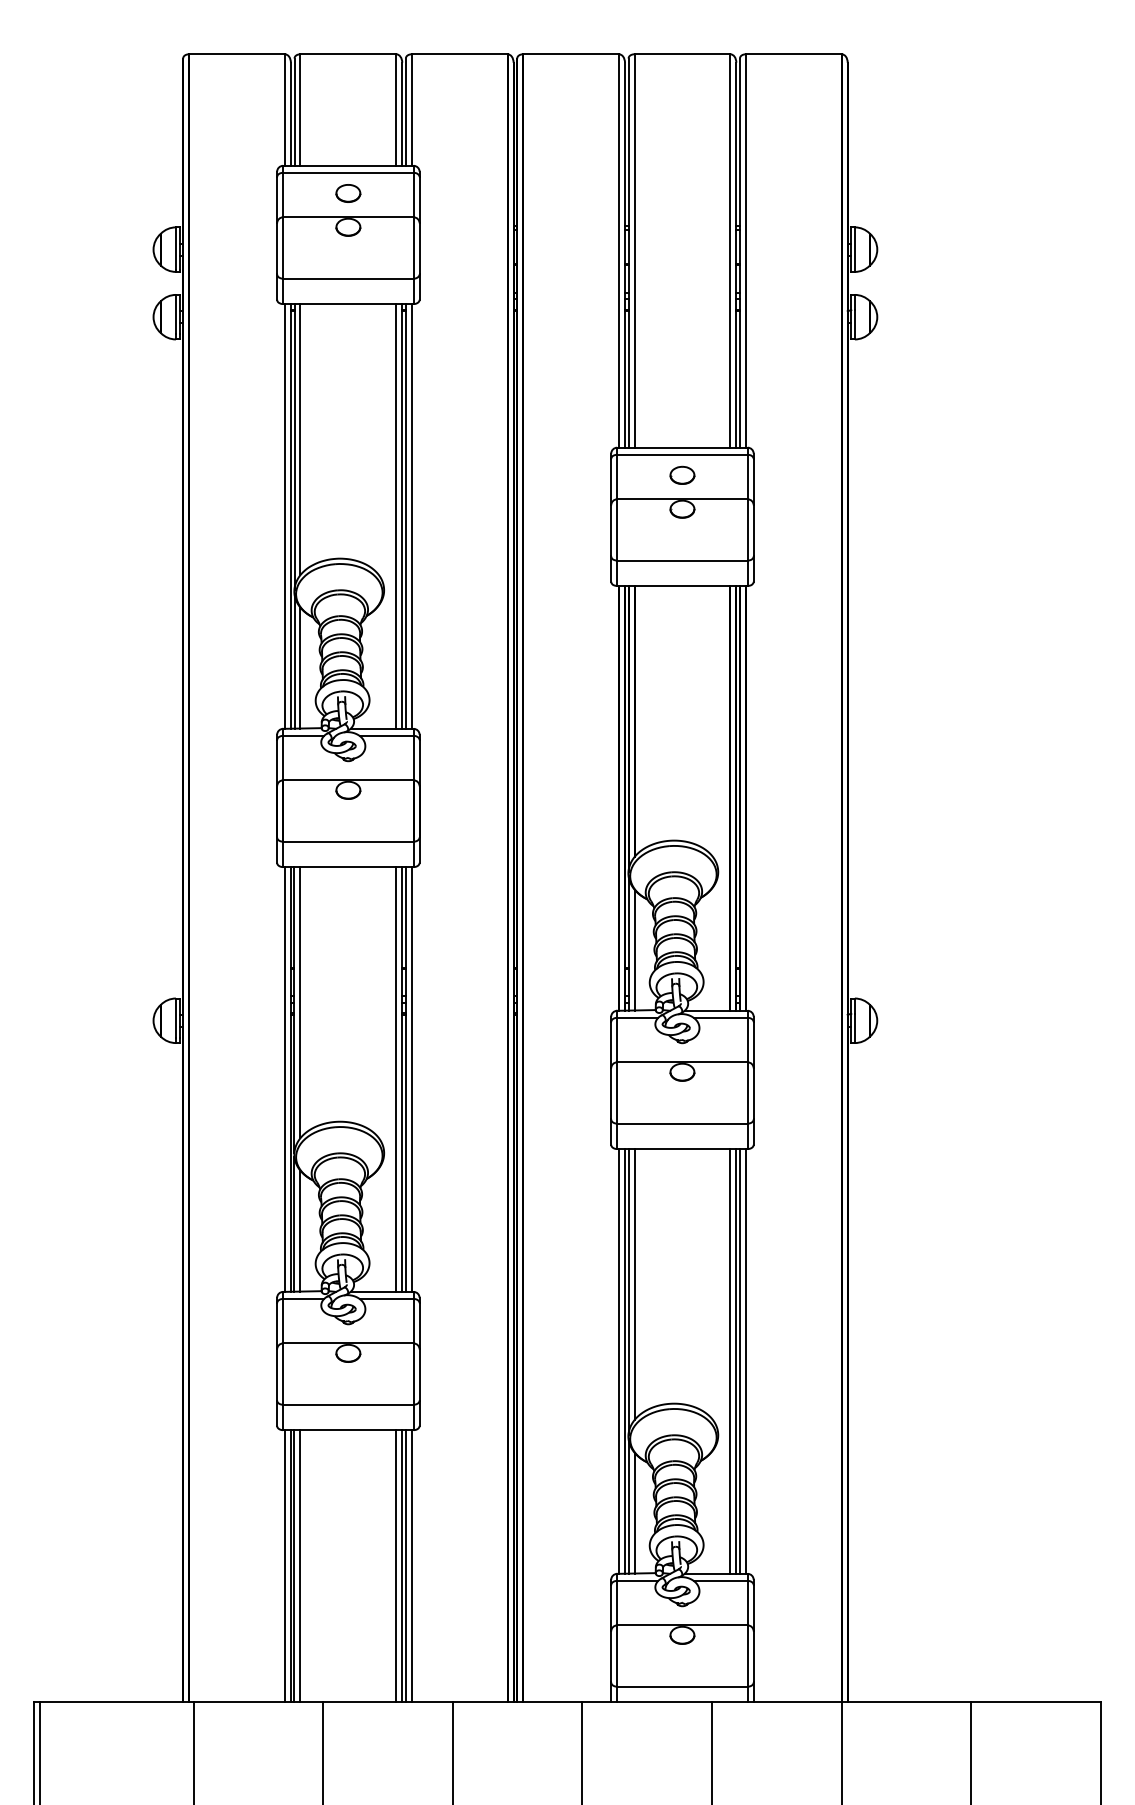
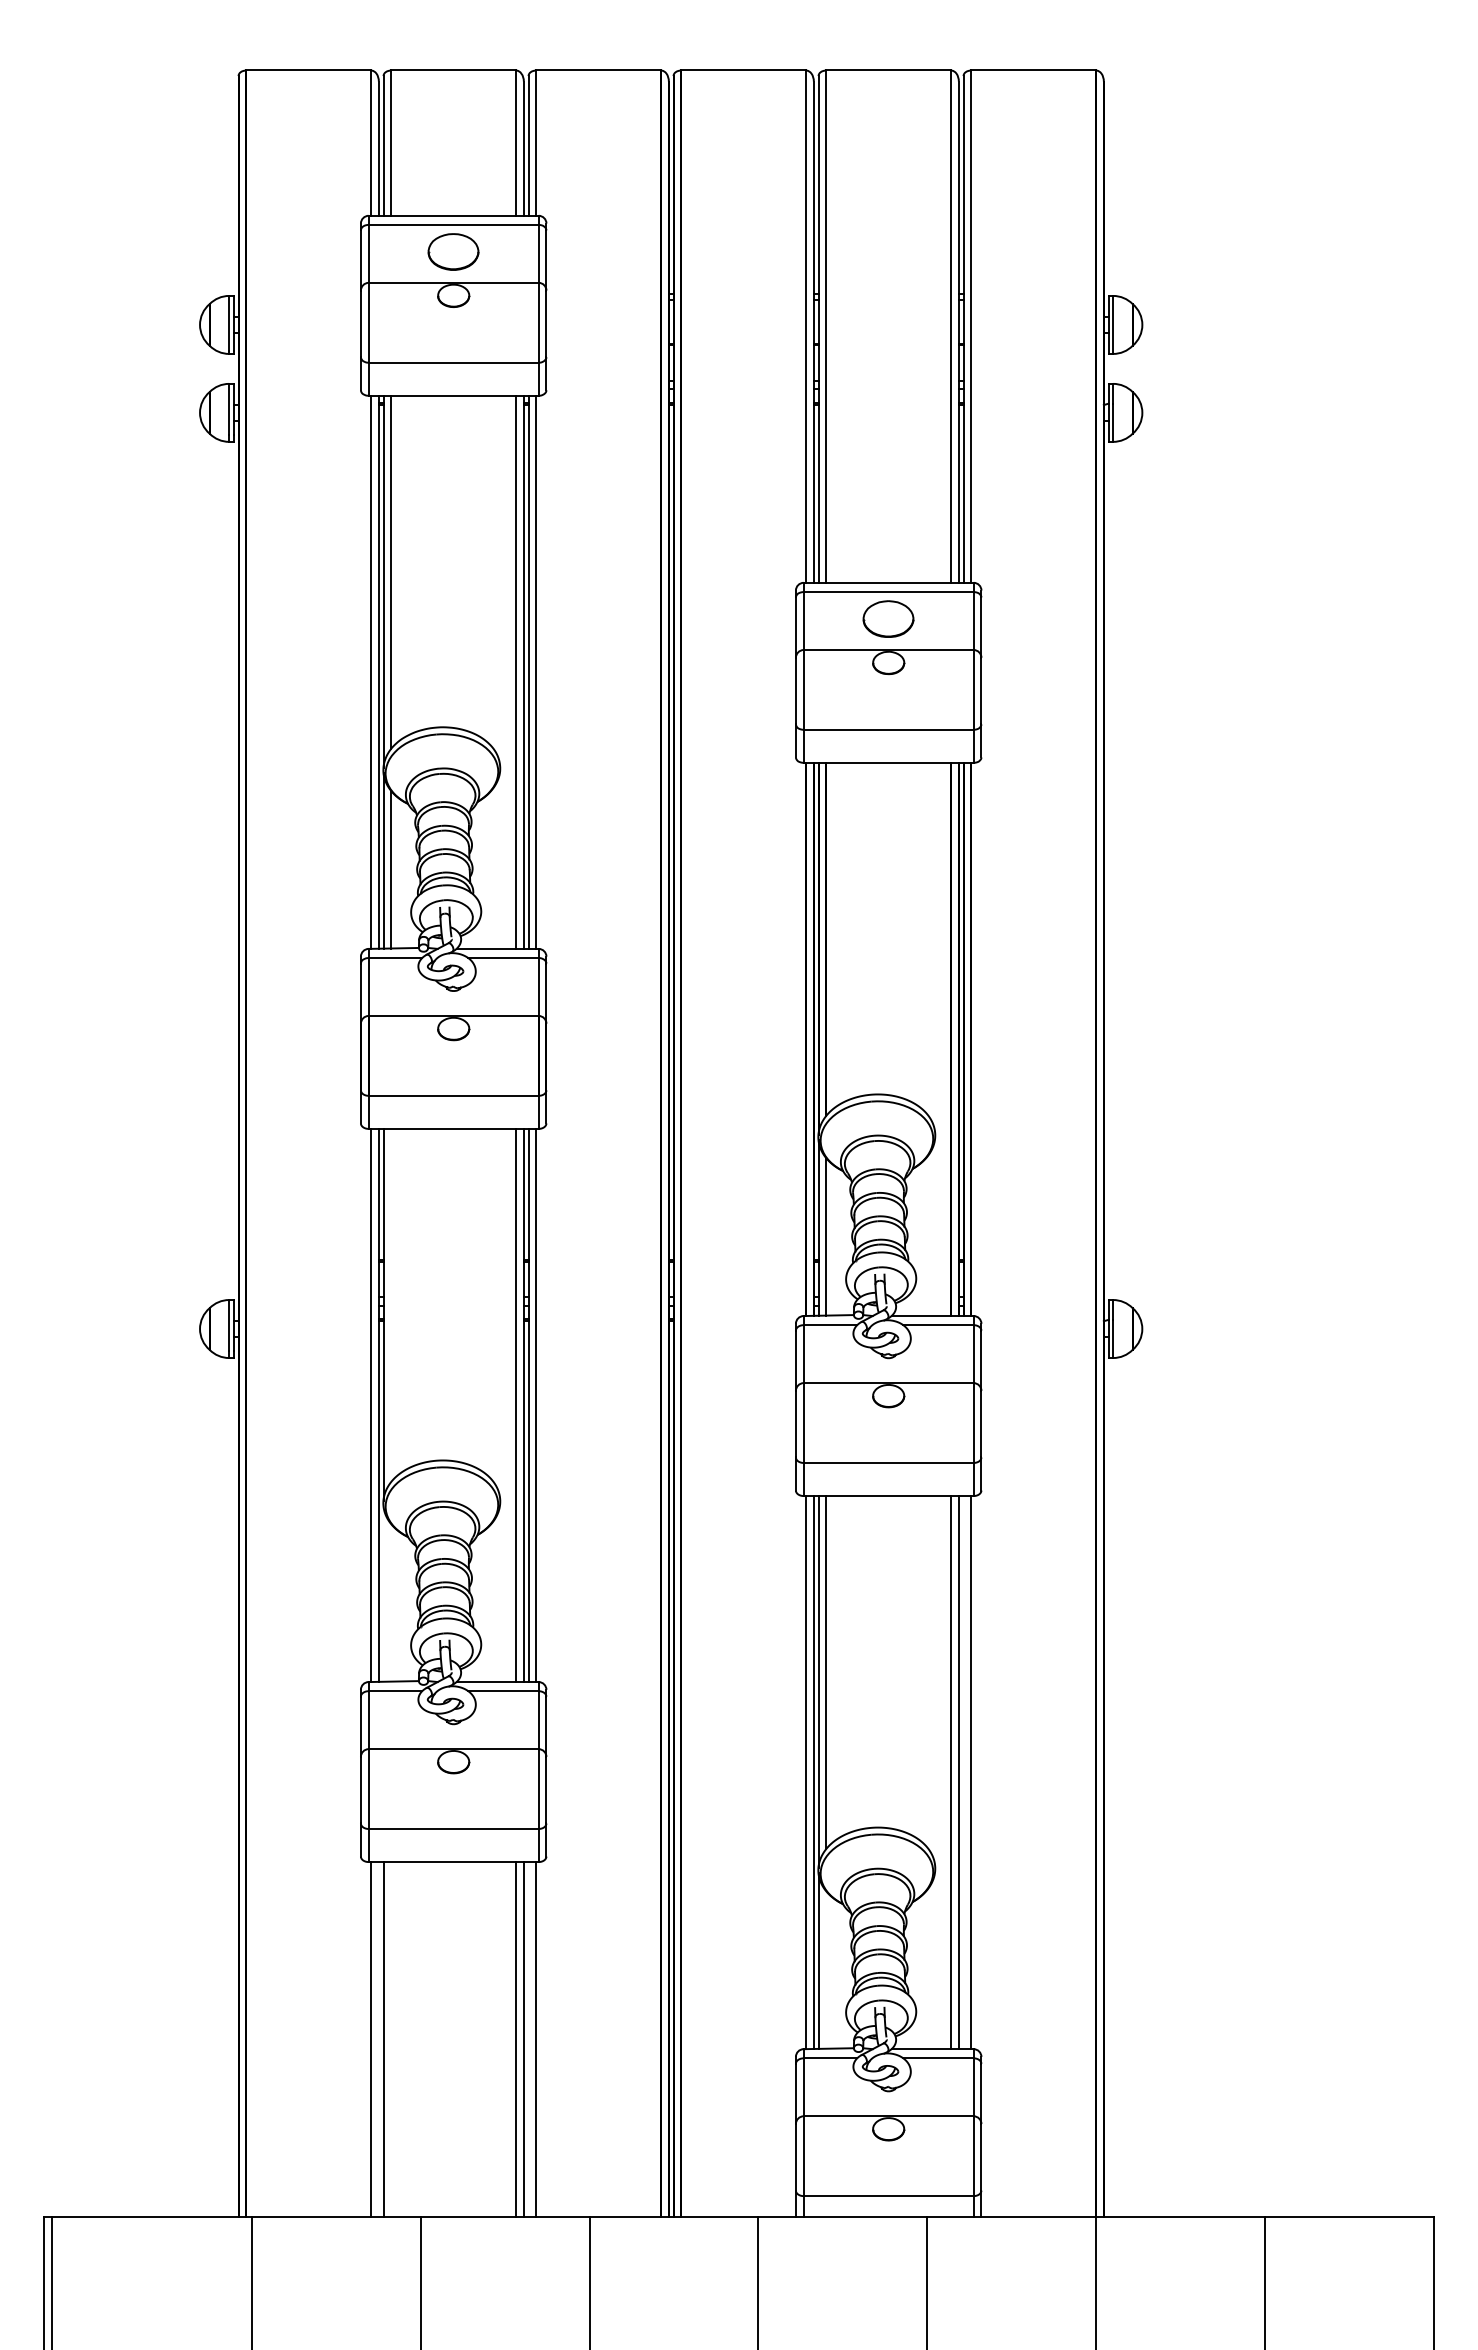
part: (348, 193) -> (453, 251), size x1.6
part: (682, 475) -> (888, 618), size x1.6
line: (300, 1001) -> (391, 1304), removed
line: (294, 1224) -> (383, 1594), removed
line: (300, 1231) -> (391, 1603), removed
line: (739, 1361) -> (963, 1772), removed
line: (634, 1513) -> (826, 1970), removed
line: (290, 1566) -> (378, 2039), removed
line: (300, 1566) -> (391, 2039), removed
line: (405, 1566) -> (528, 2039), removed

